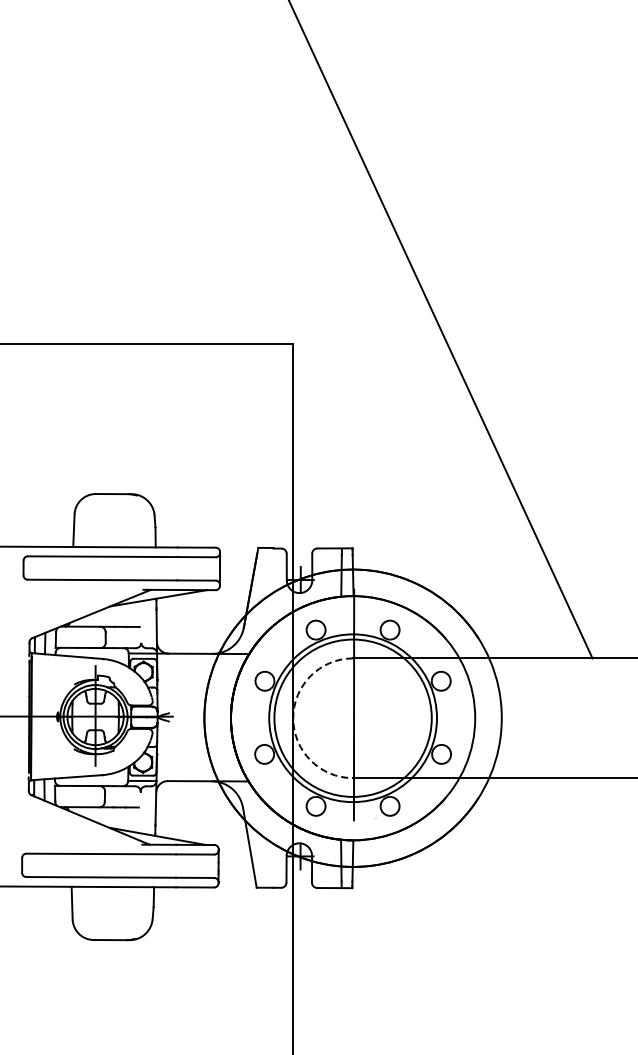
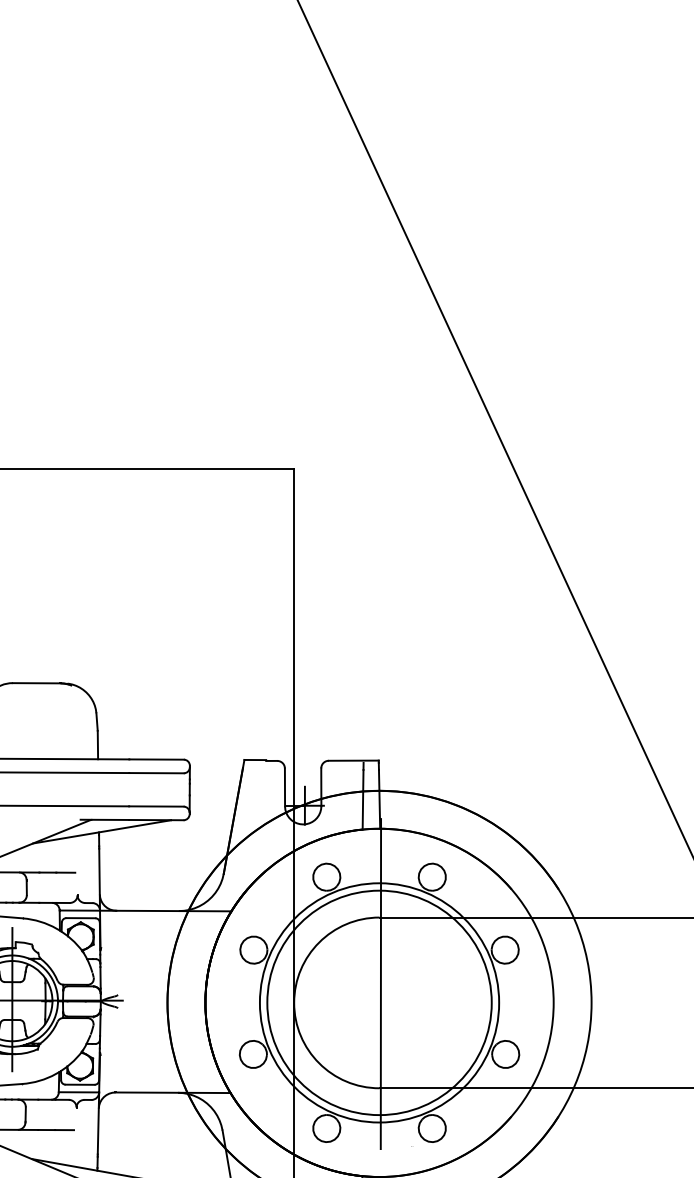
arc: (293, 718) -> (294, 1003), dashed -> solid

